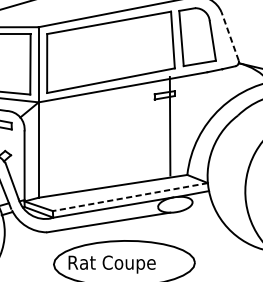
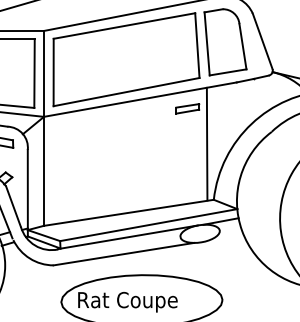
line: (229, 35) -> (262, 40), dashed -> solid
line: (169, 125) -> (206, 143), moved
line: (130, 197) -> (148, 225), dashed -> solid

